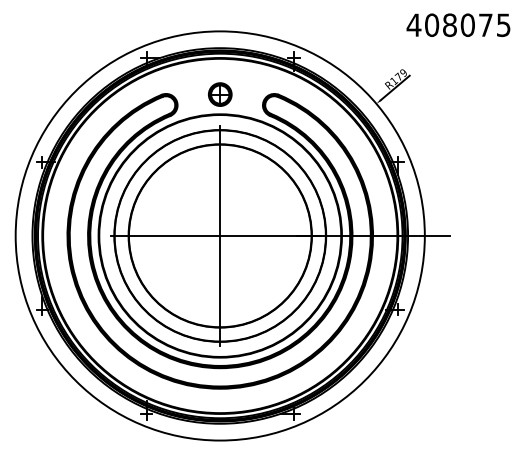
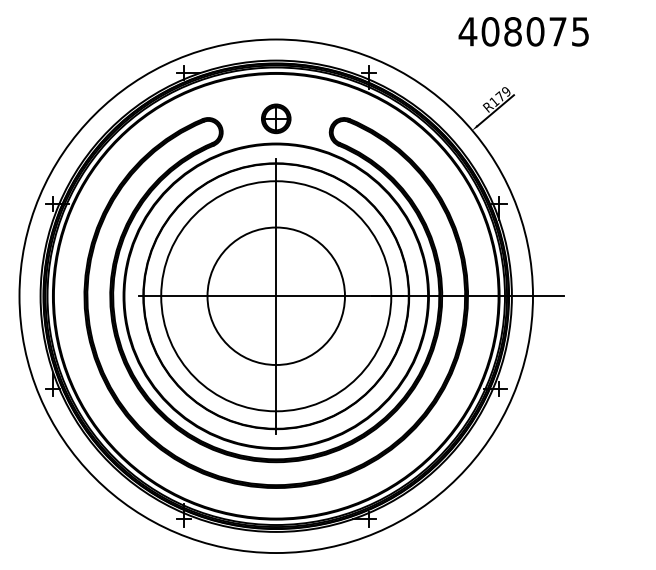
text: (458, 24) -> (523, 30), moved
circle: (219, 235) -> (275, 295), size x0.6

